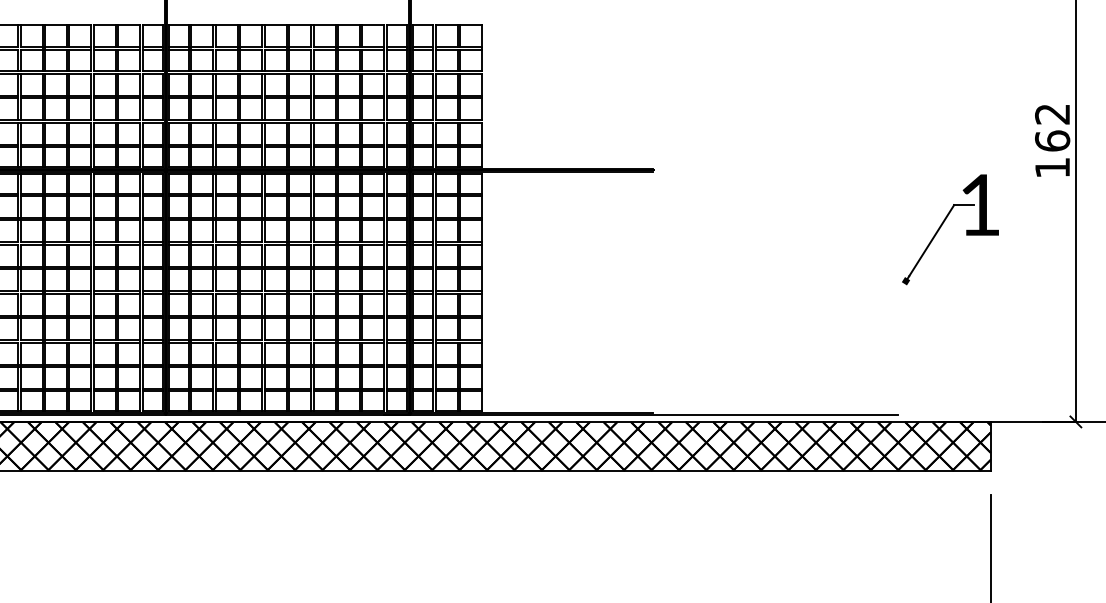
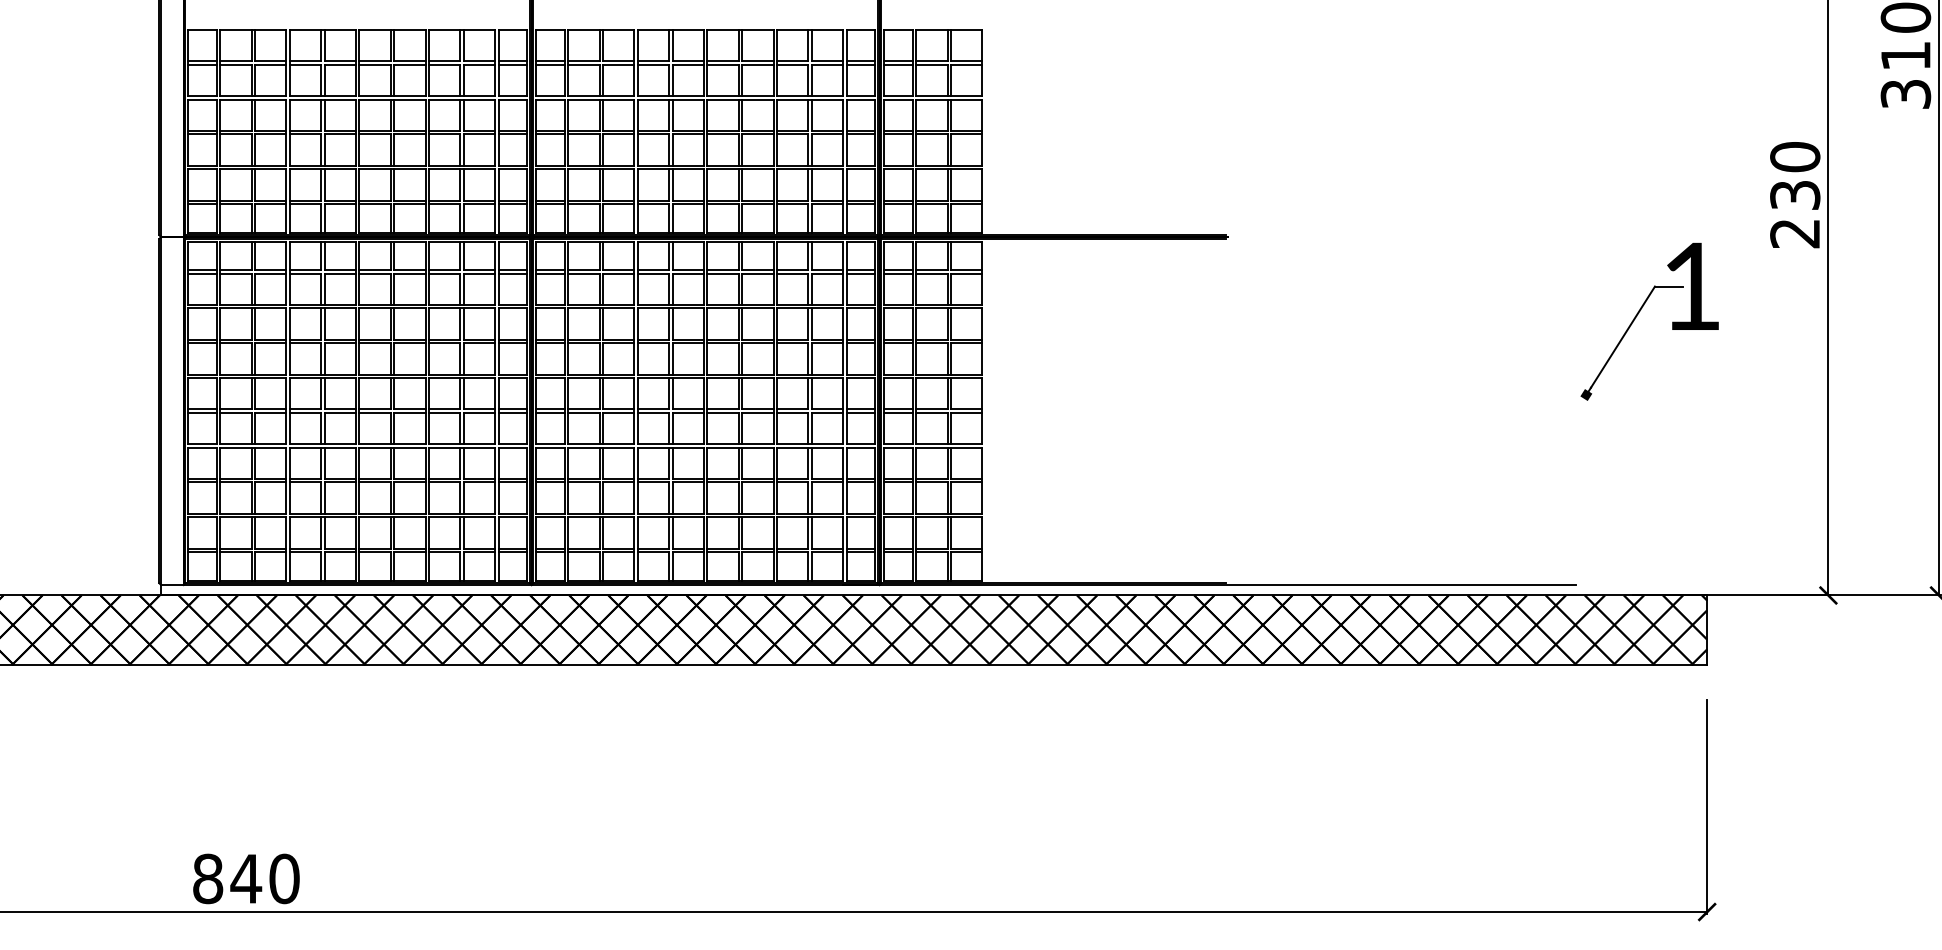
text: (1052, 141) -> (1795, 195), 162 -> 230

